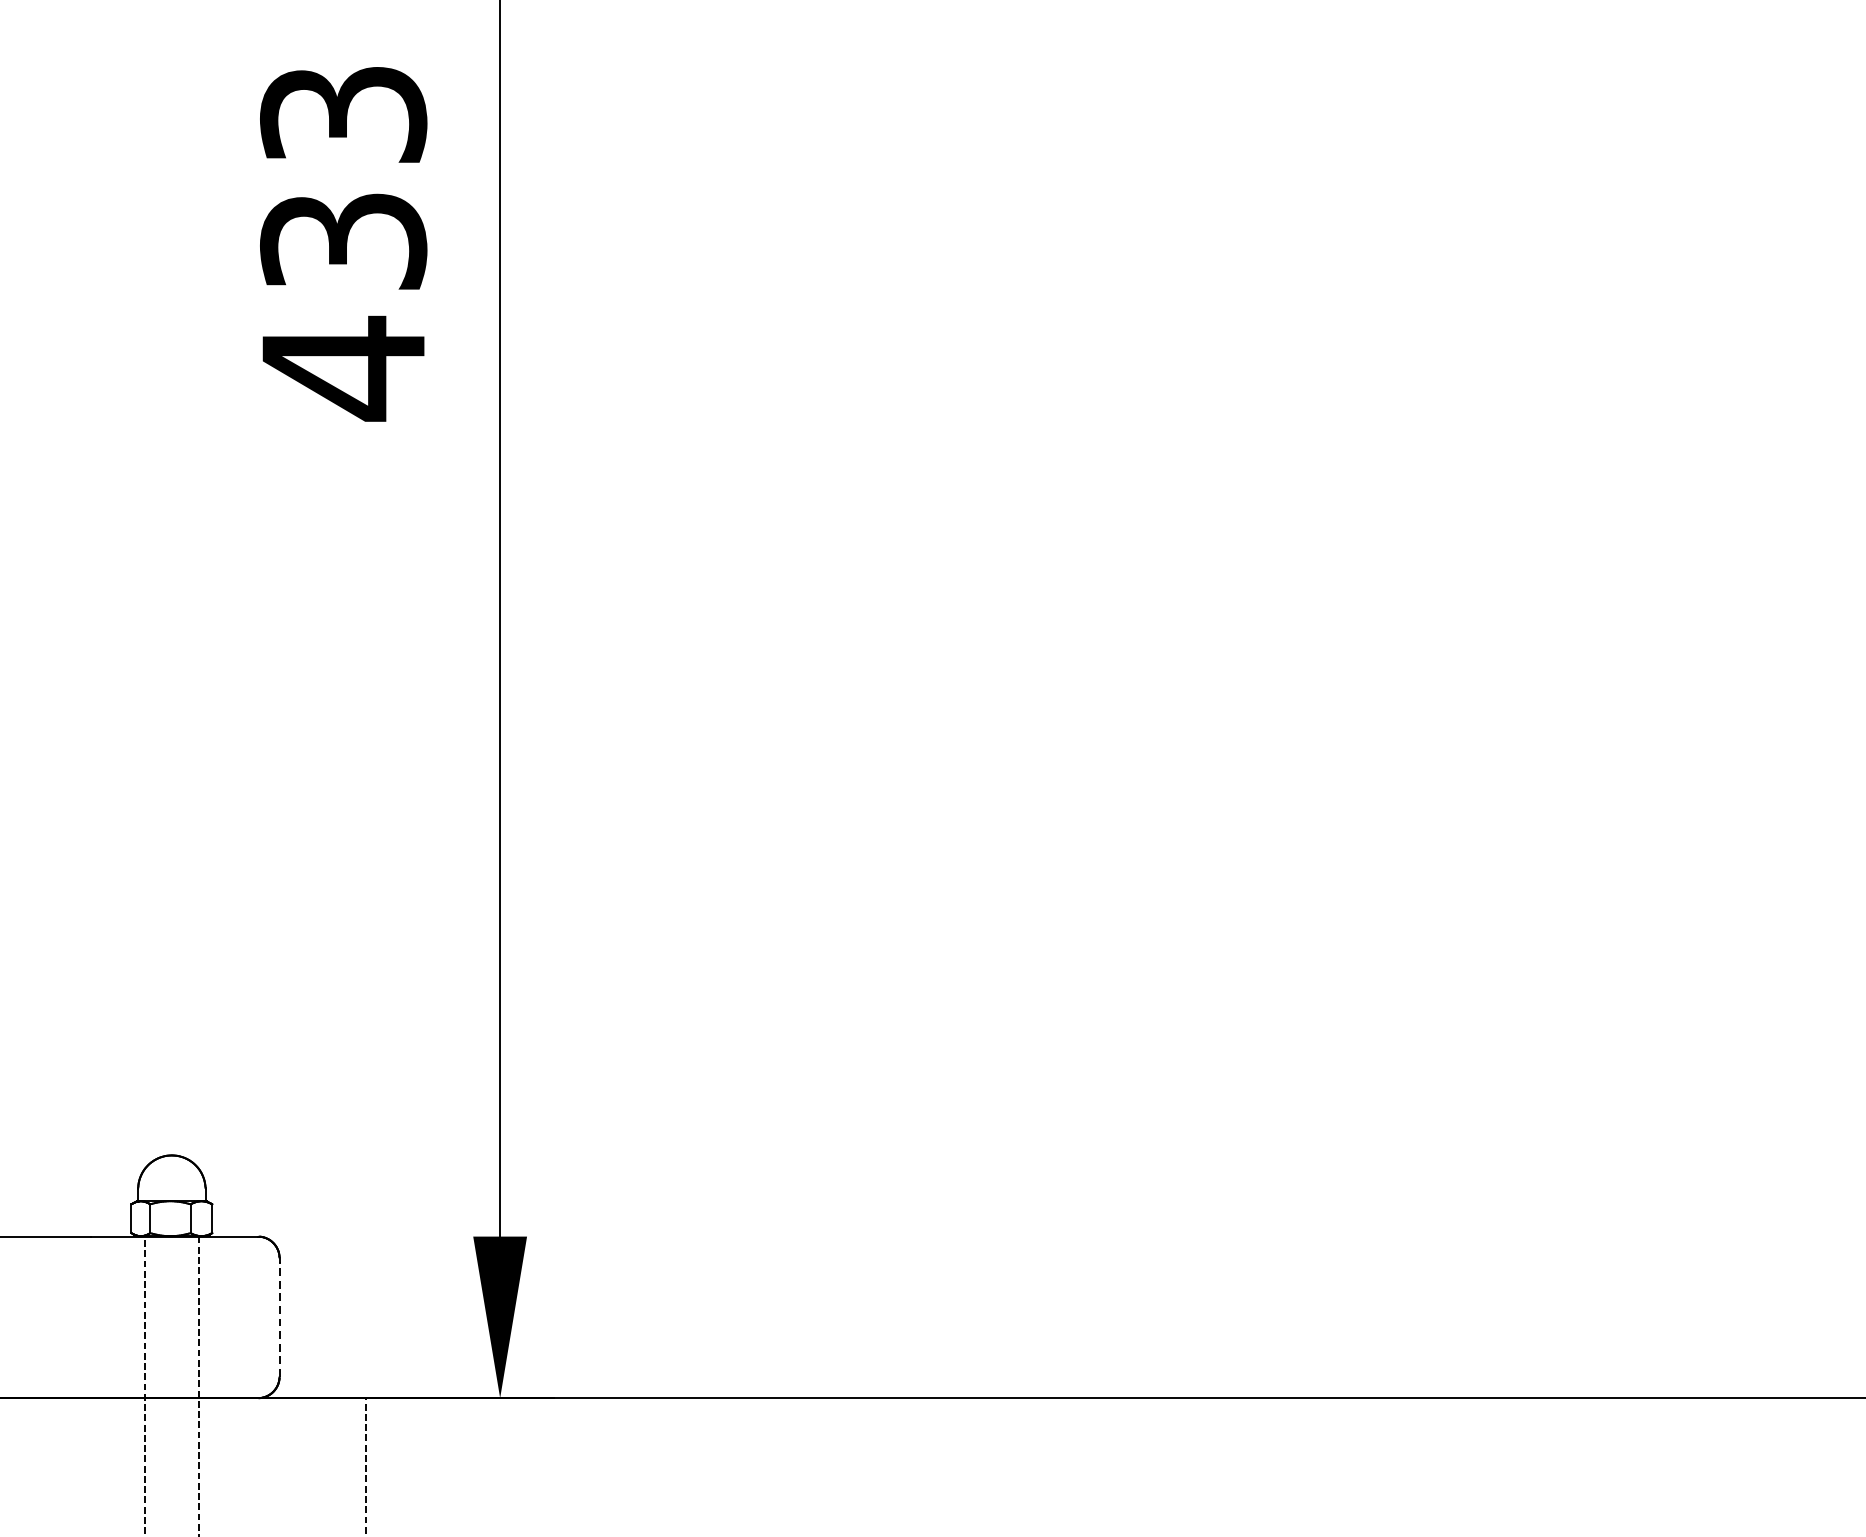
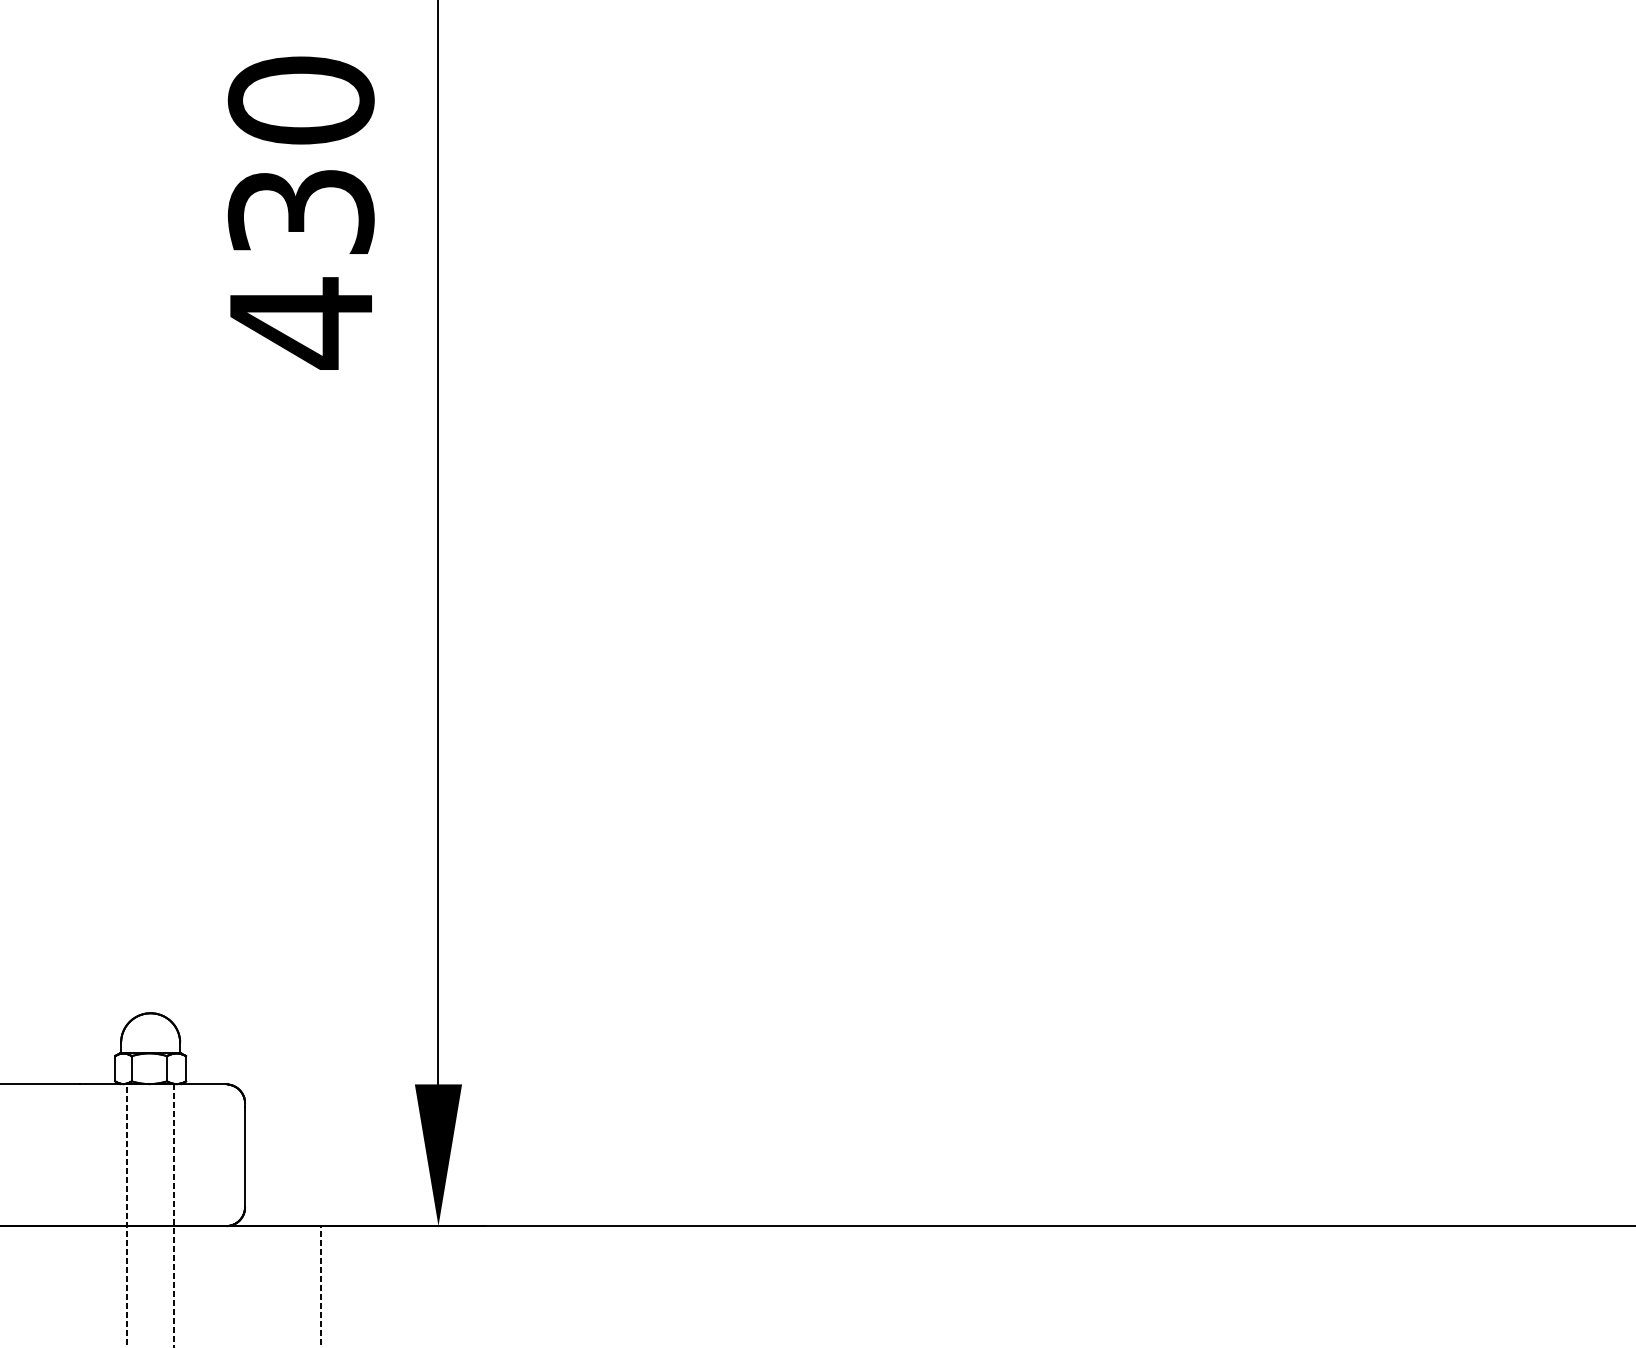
text: (342, 114) -> (300, 100), 433 -> 430
line: (280, 1318) -> (245, 1156), dashed -> solid

